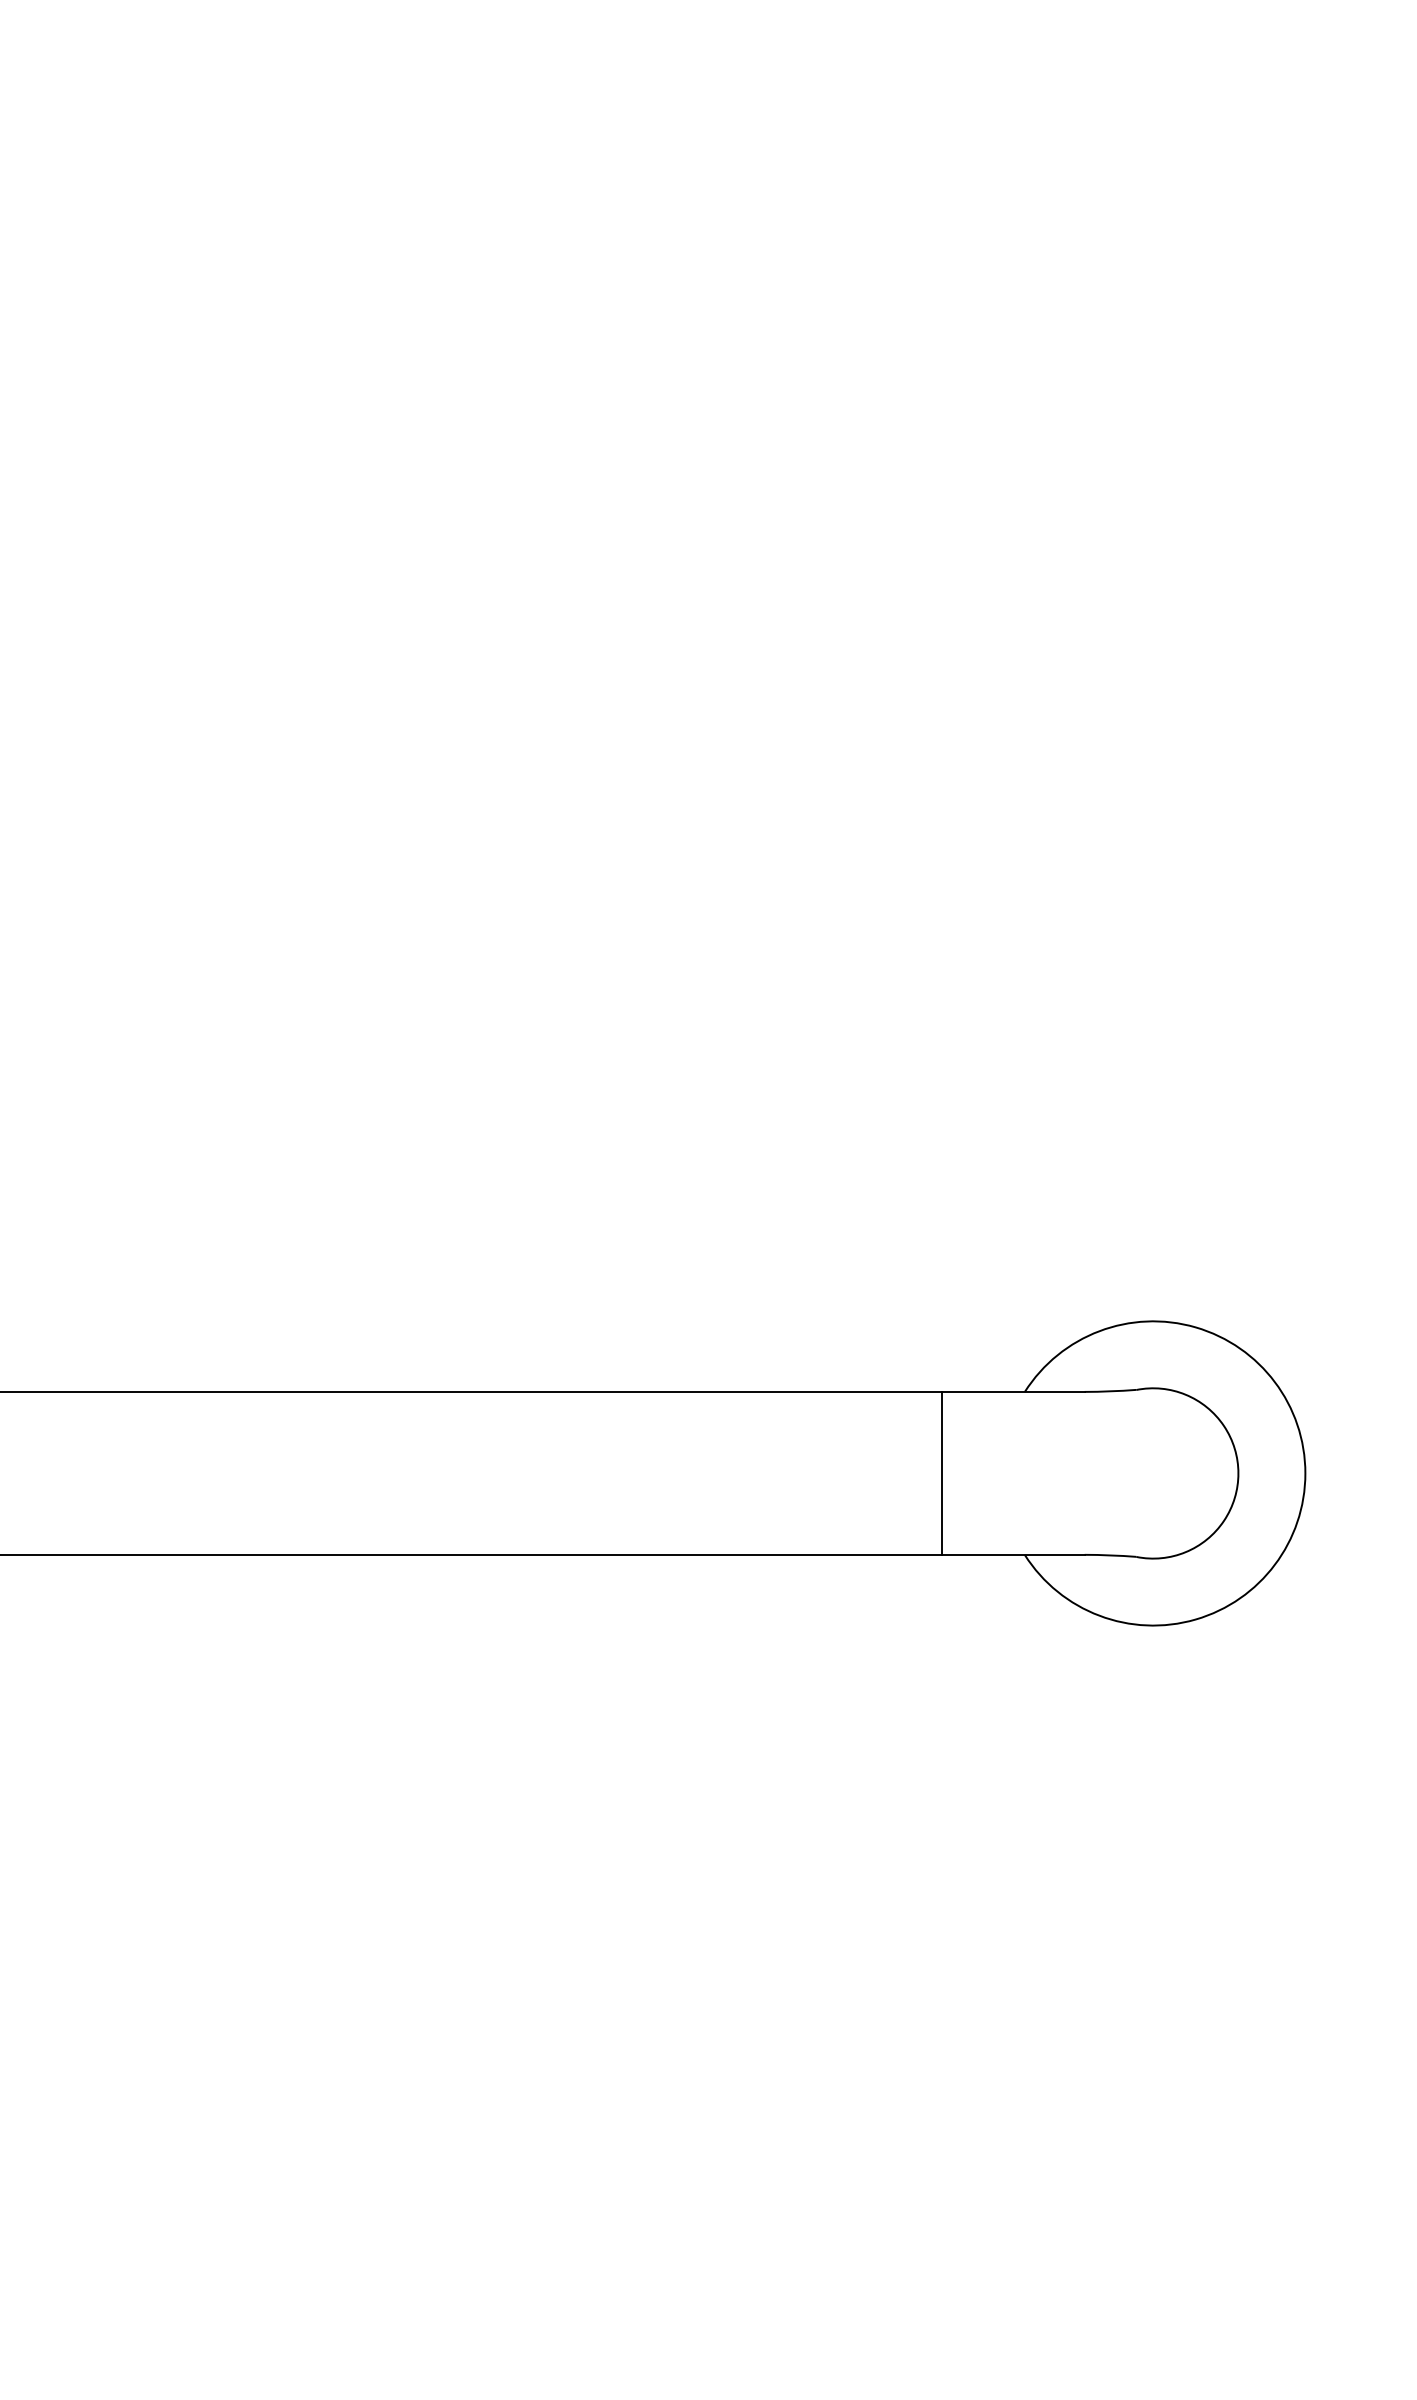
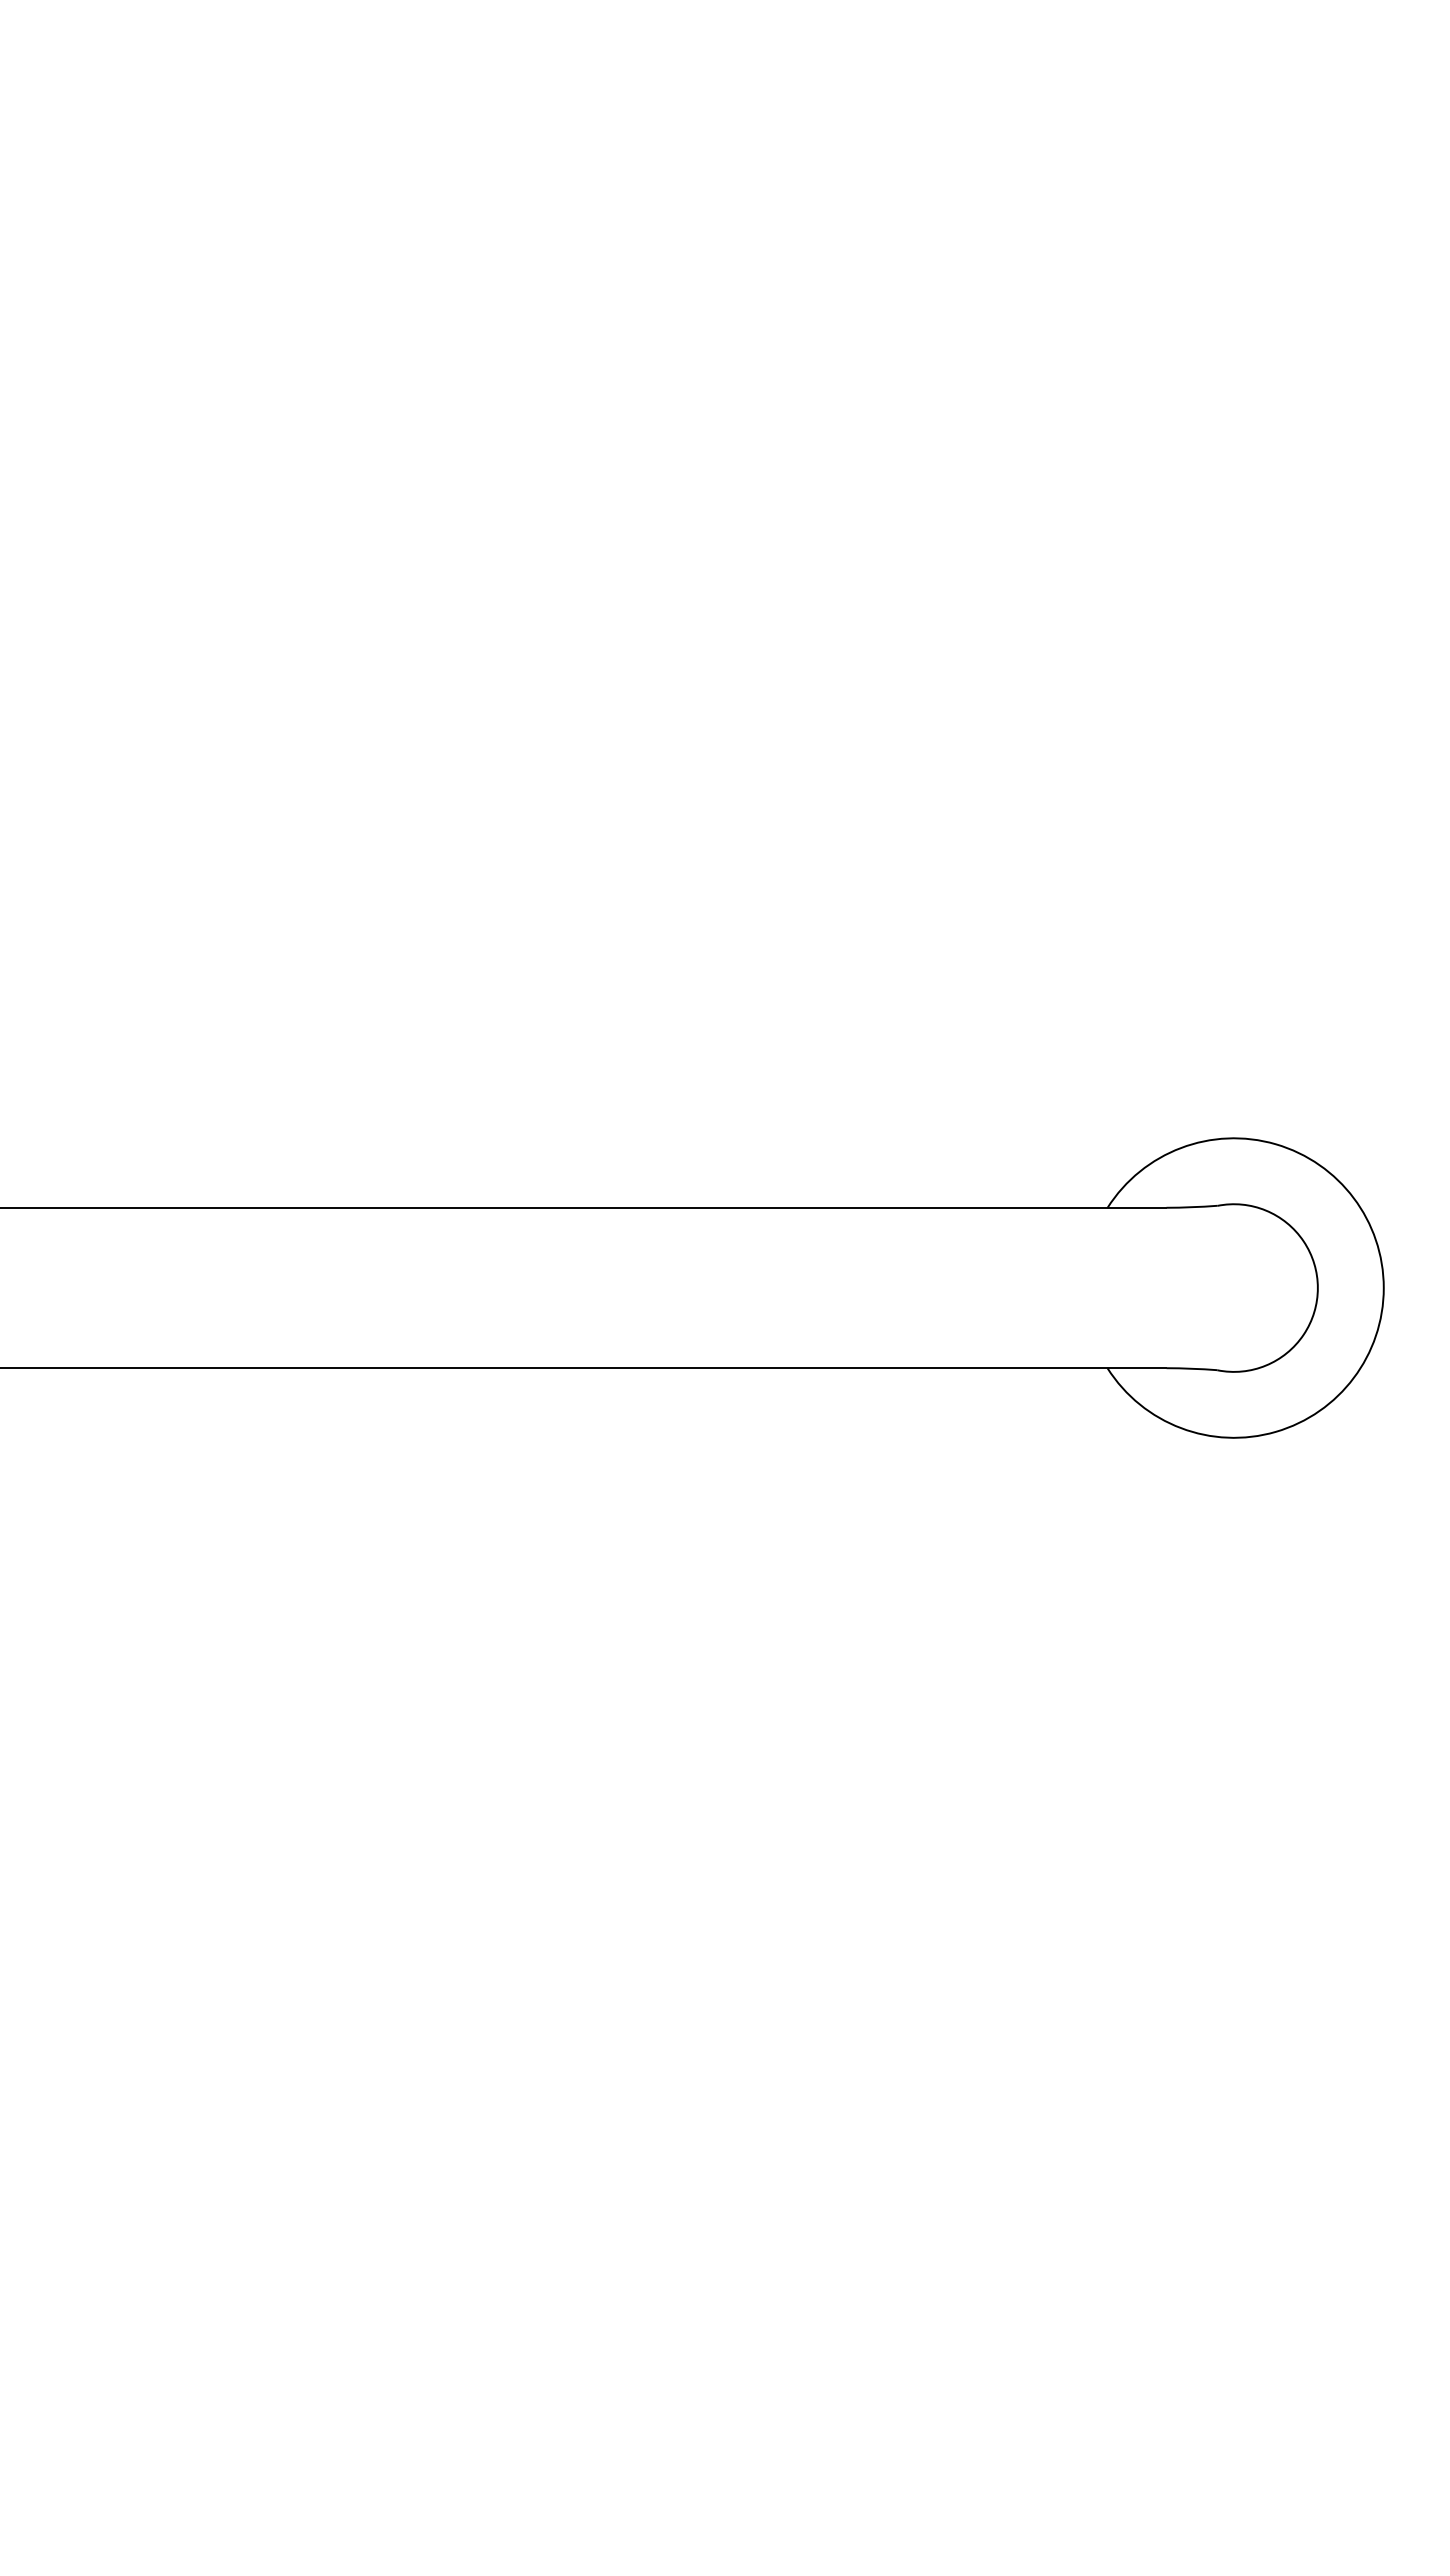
line: (941, 1472) -> (1025, 1287), removed

